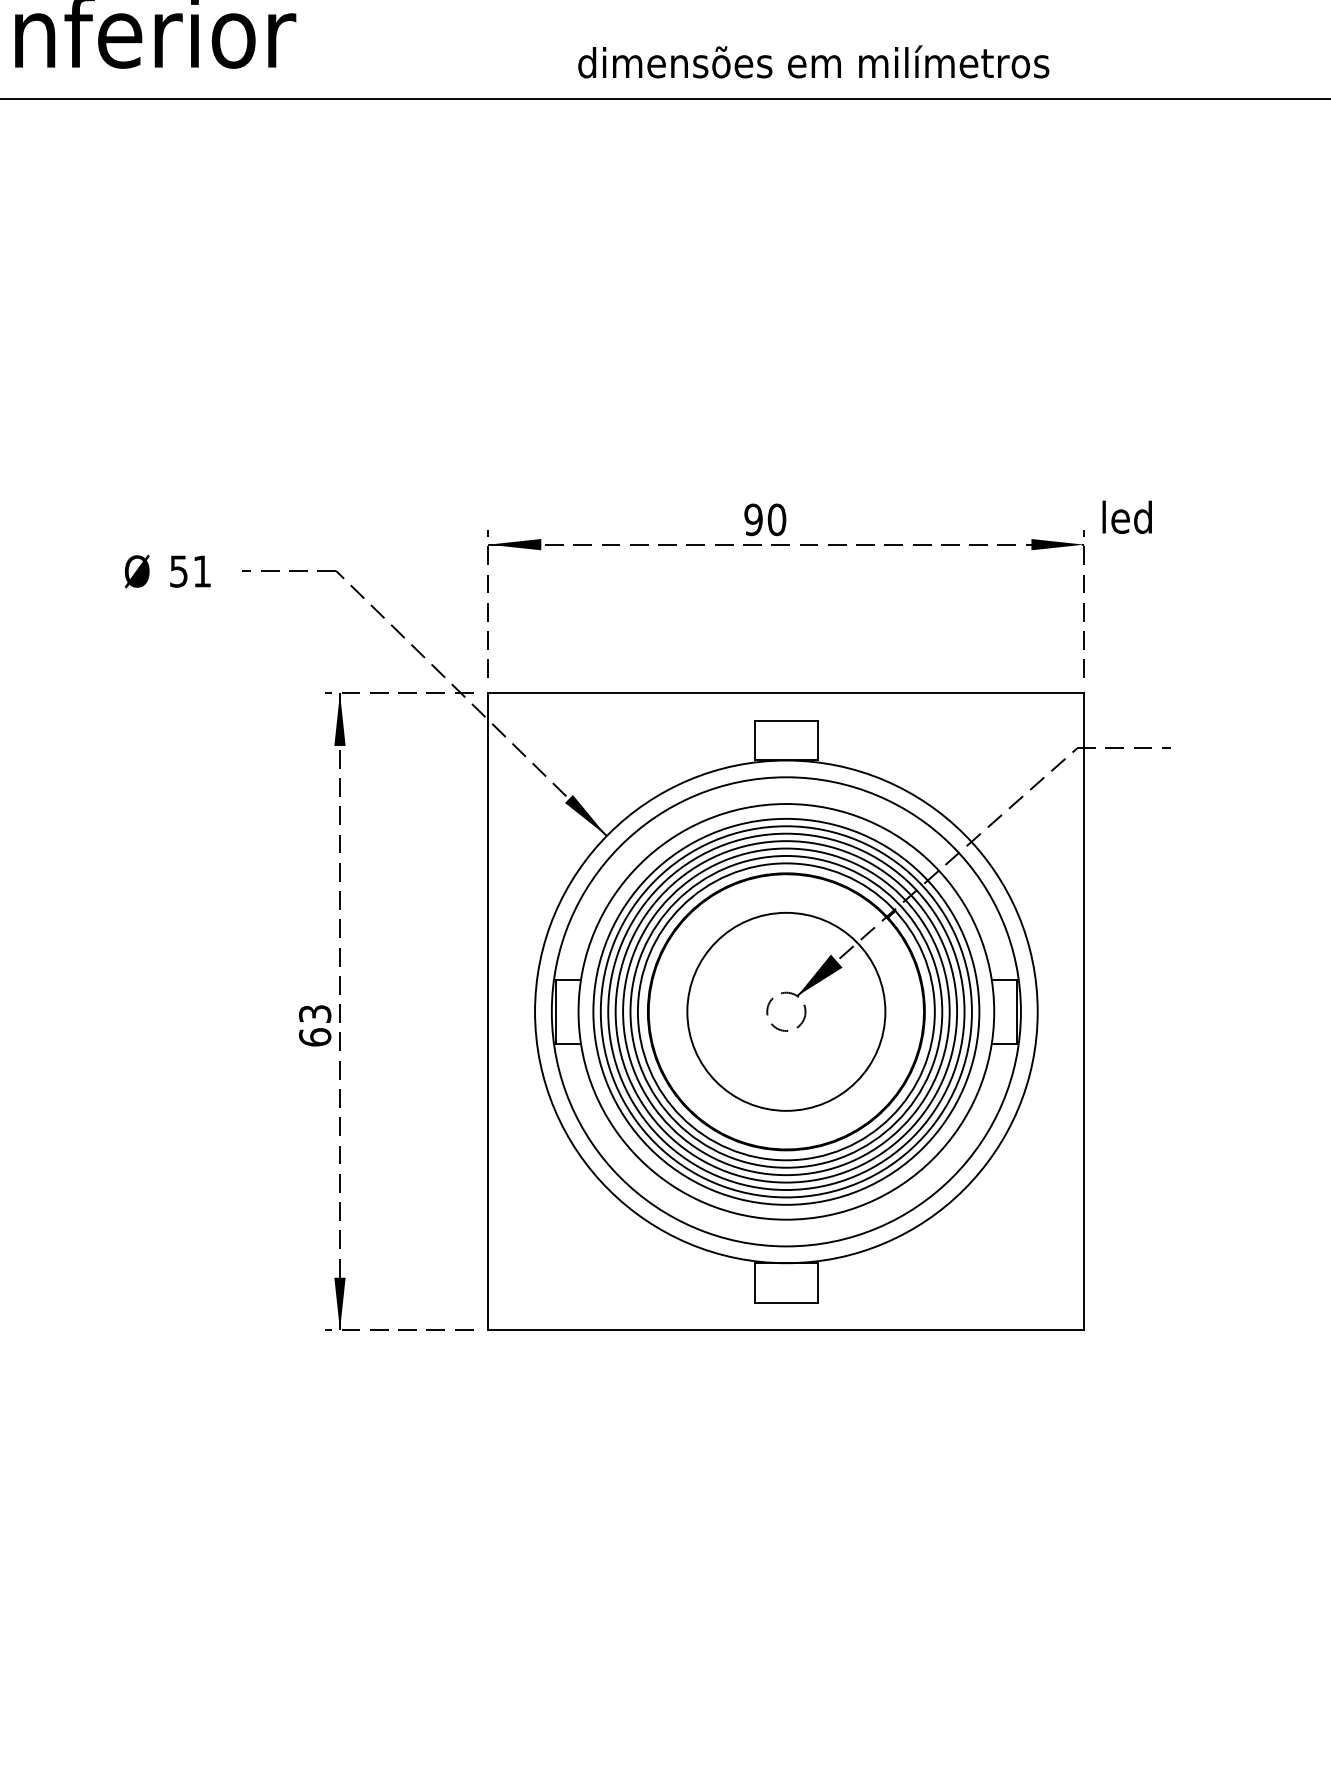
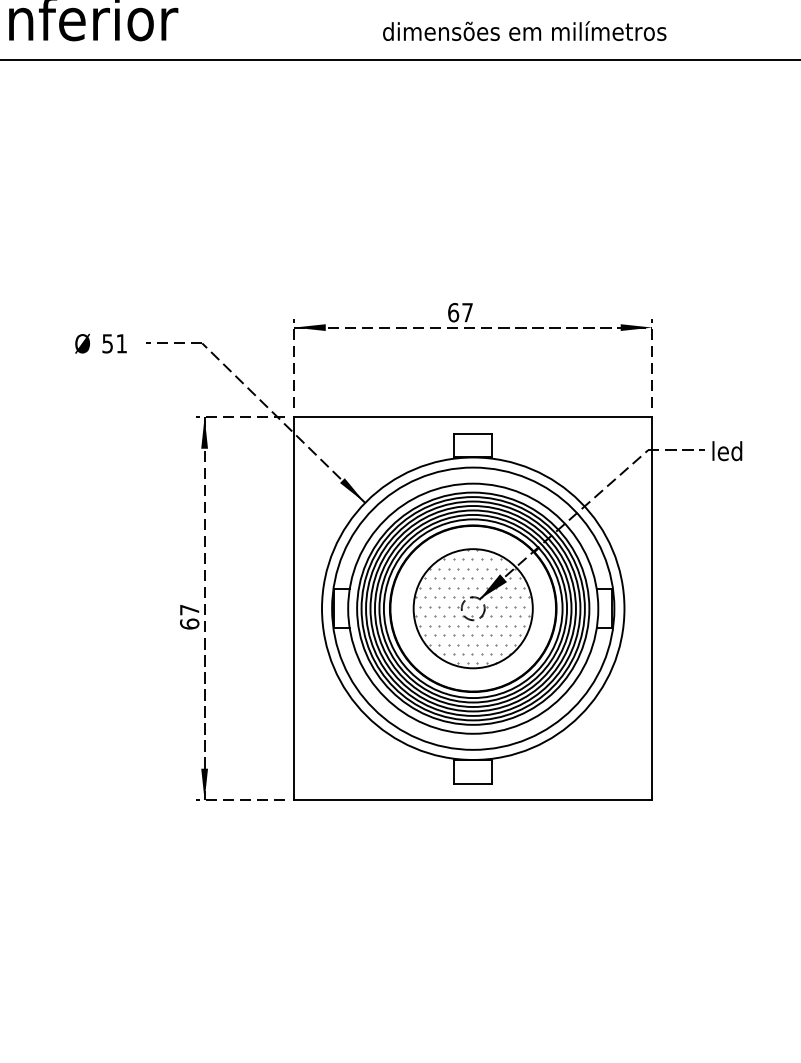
text: (813, 60) -> (524, 30), moved
text: (1127, 517) -> (727, 451), moved
text: (765, 519) -> (460, 312), 90 -> 67
hatch: (785, 1008) -> (472, 606), added
text: (314, 1013) -> (189, 609), 63 -> 67

